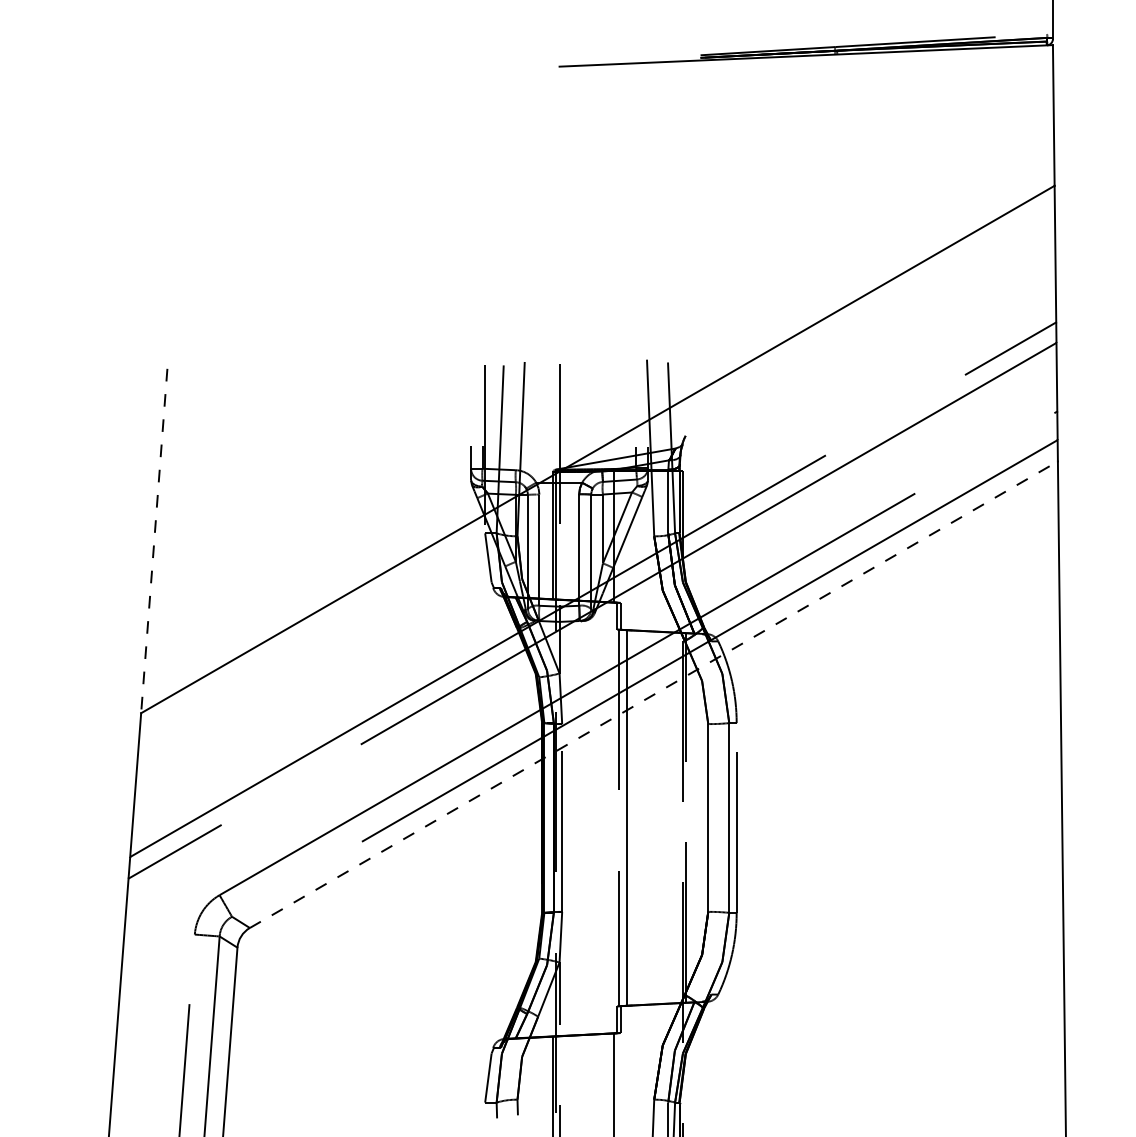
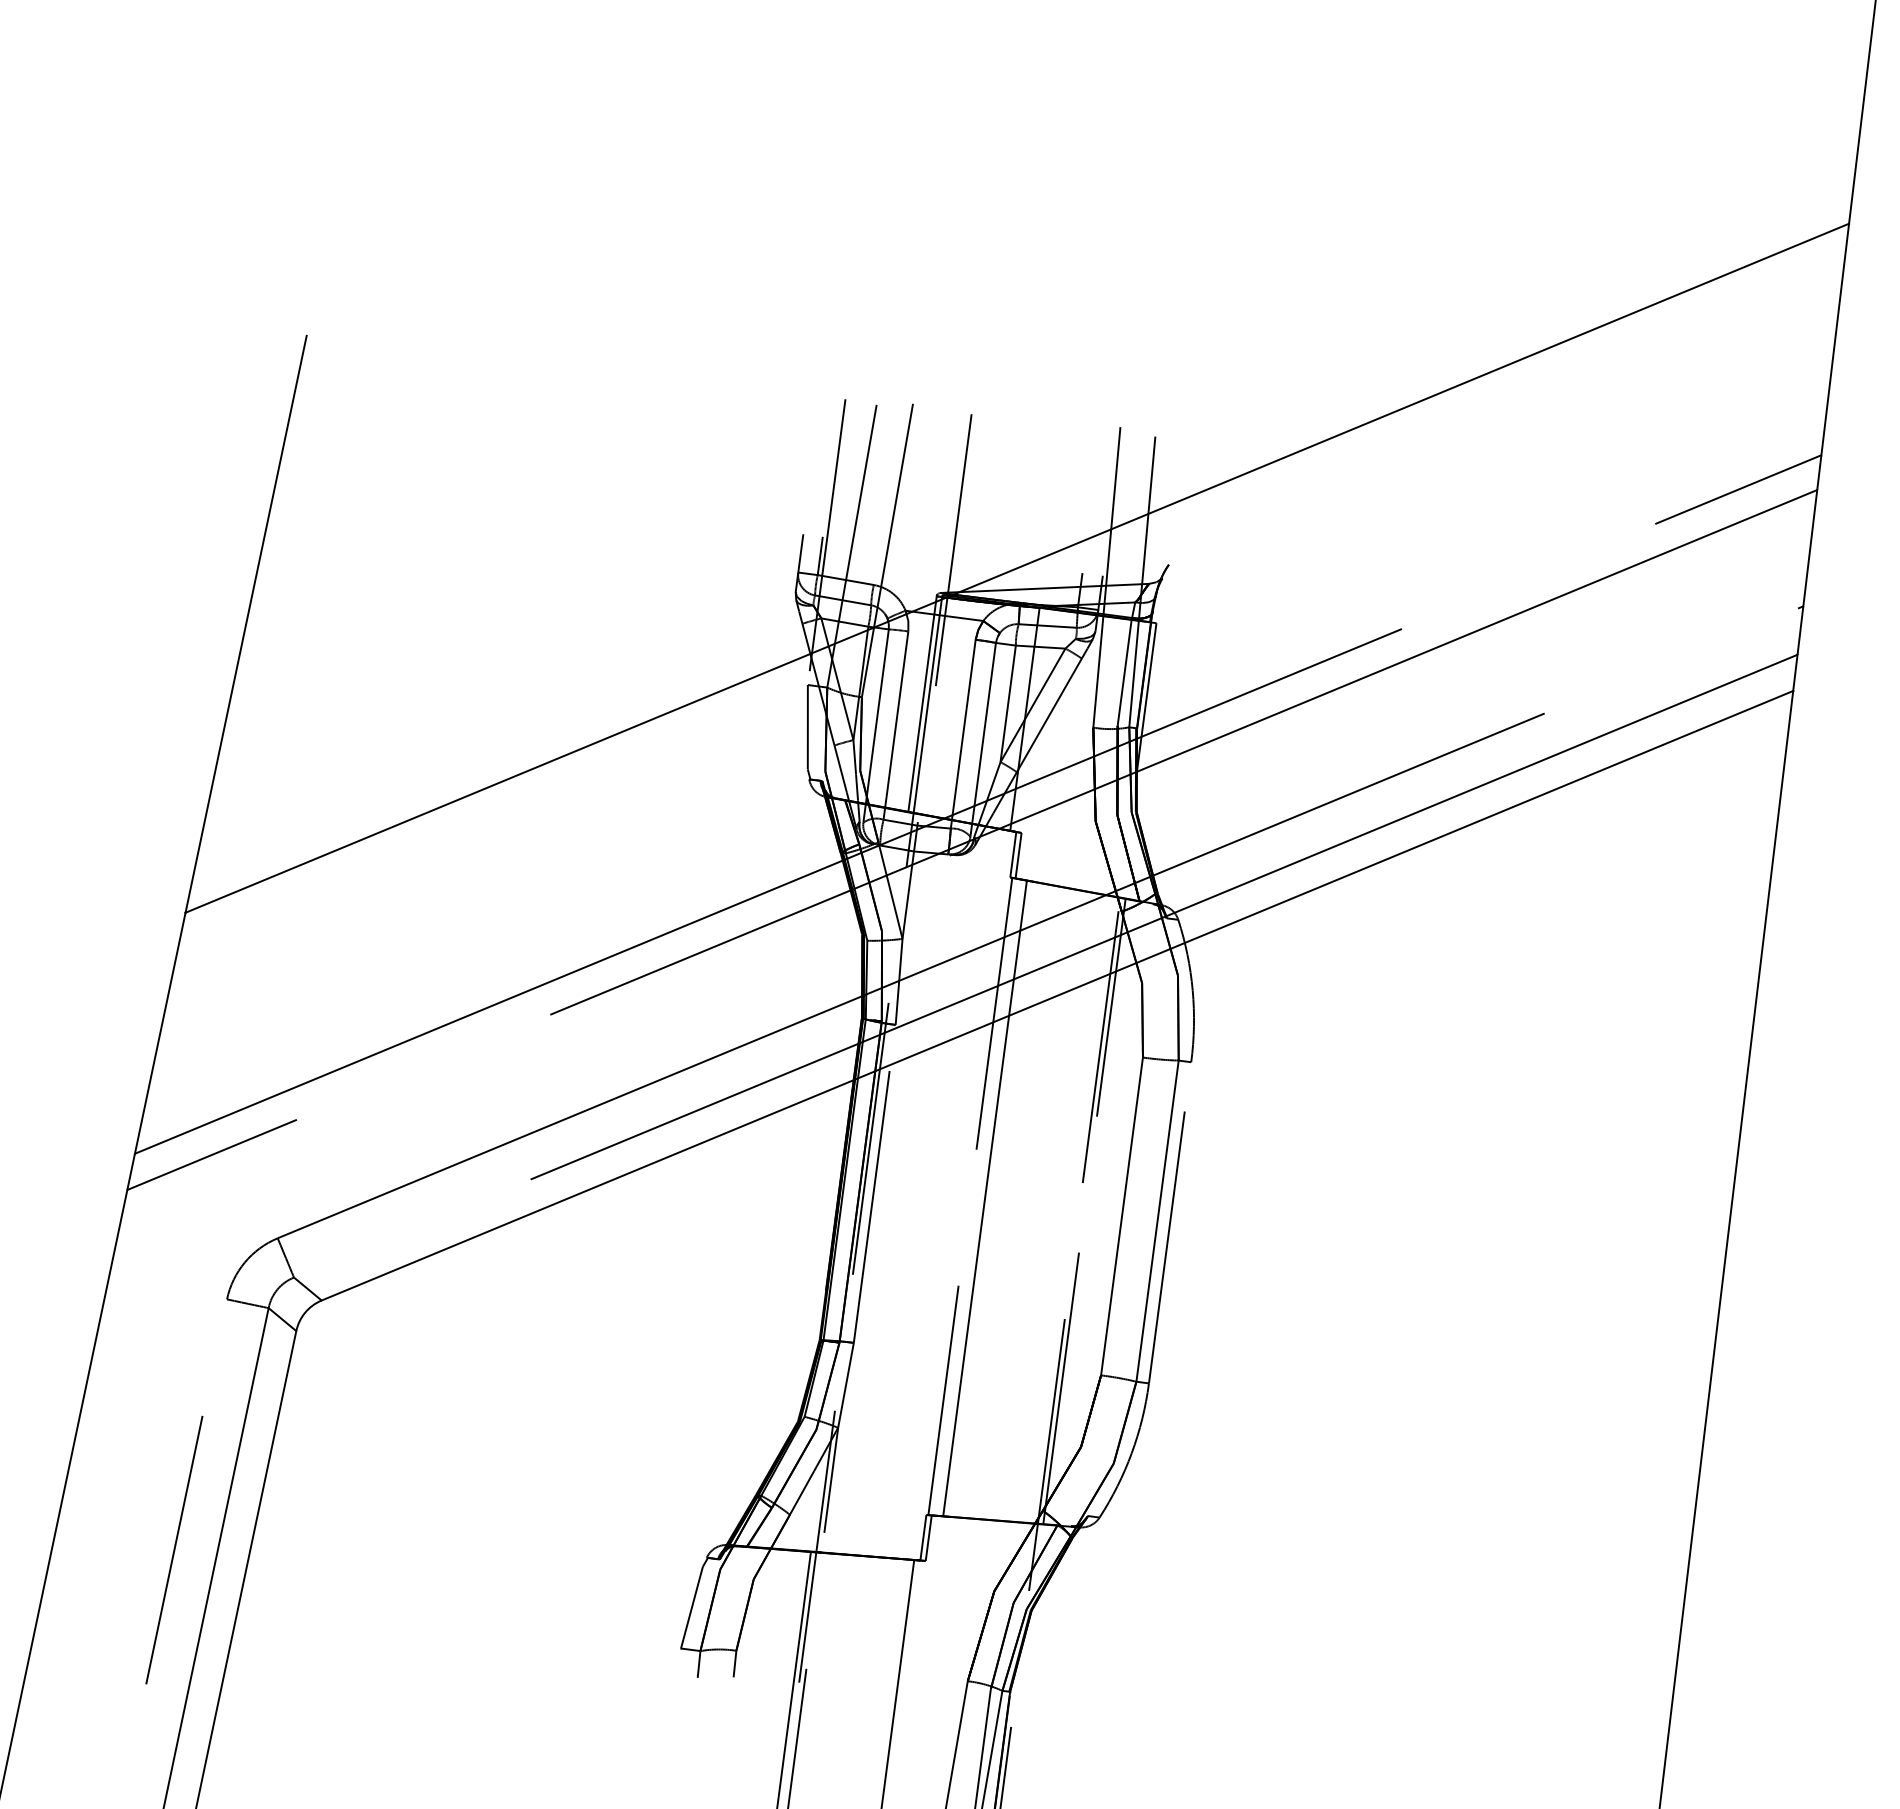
line: (154, 541) -> (246, 625), dashed -> solid
line: (653, 694) -> (1056, 995), dashed -> solid

